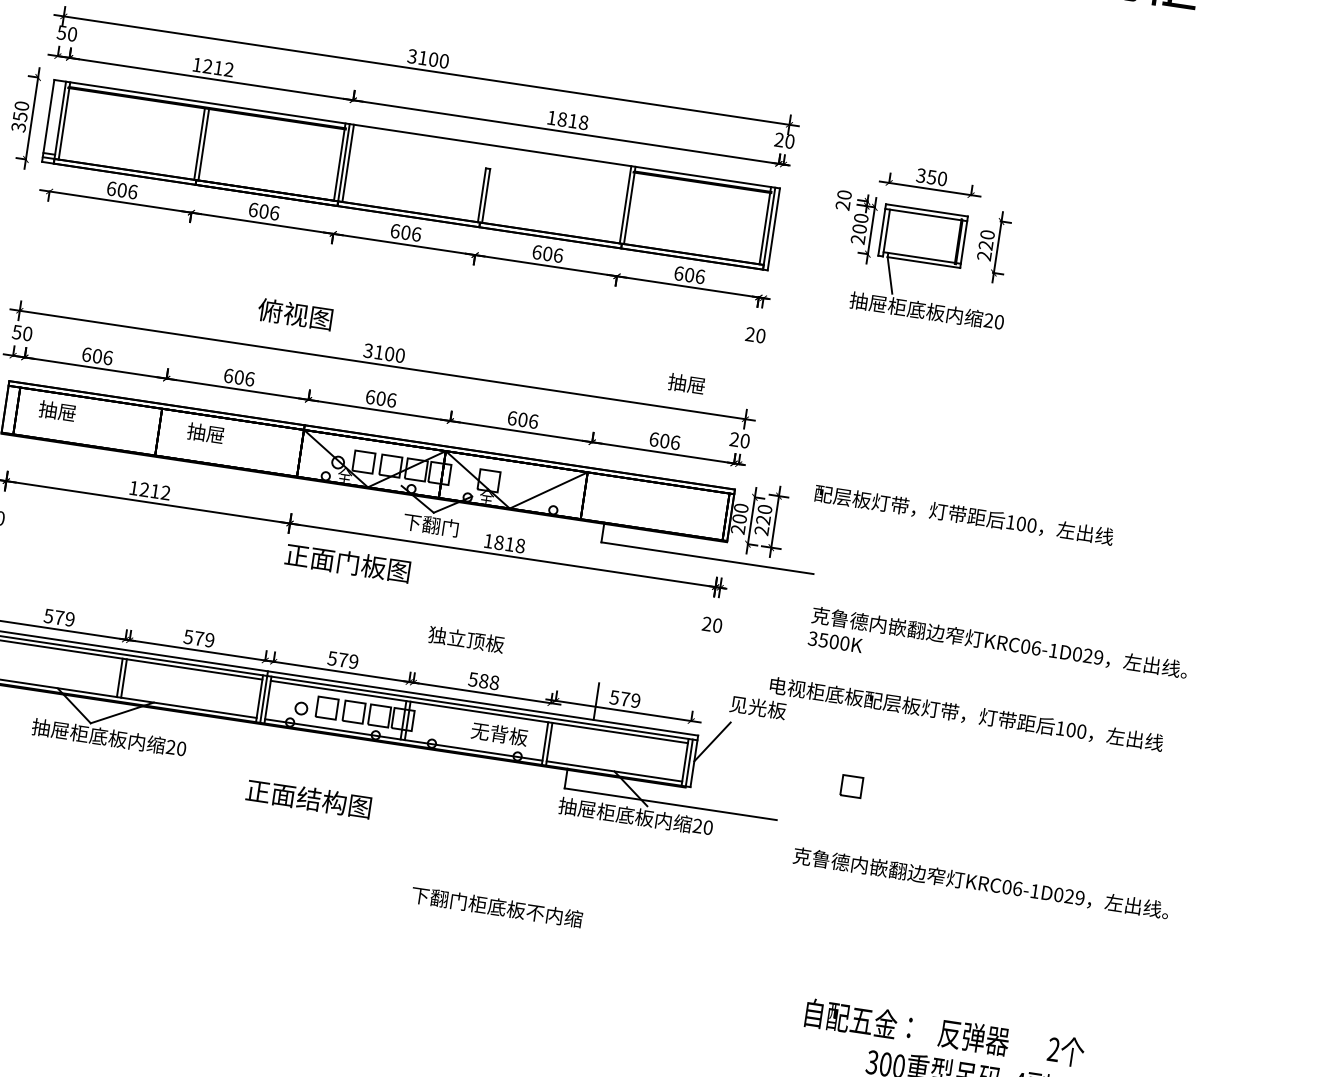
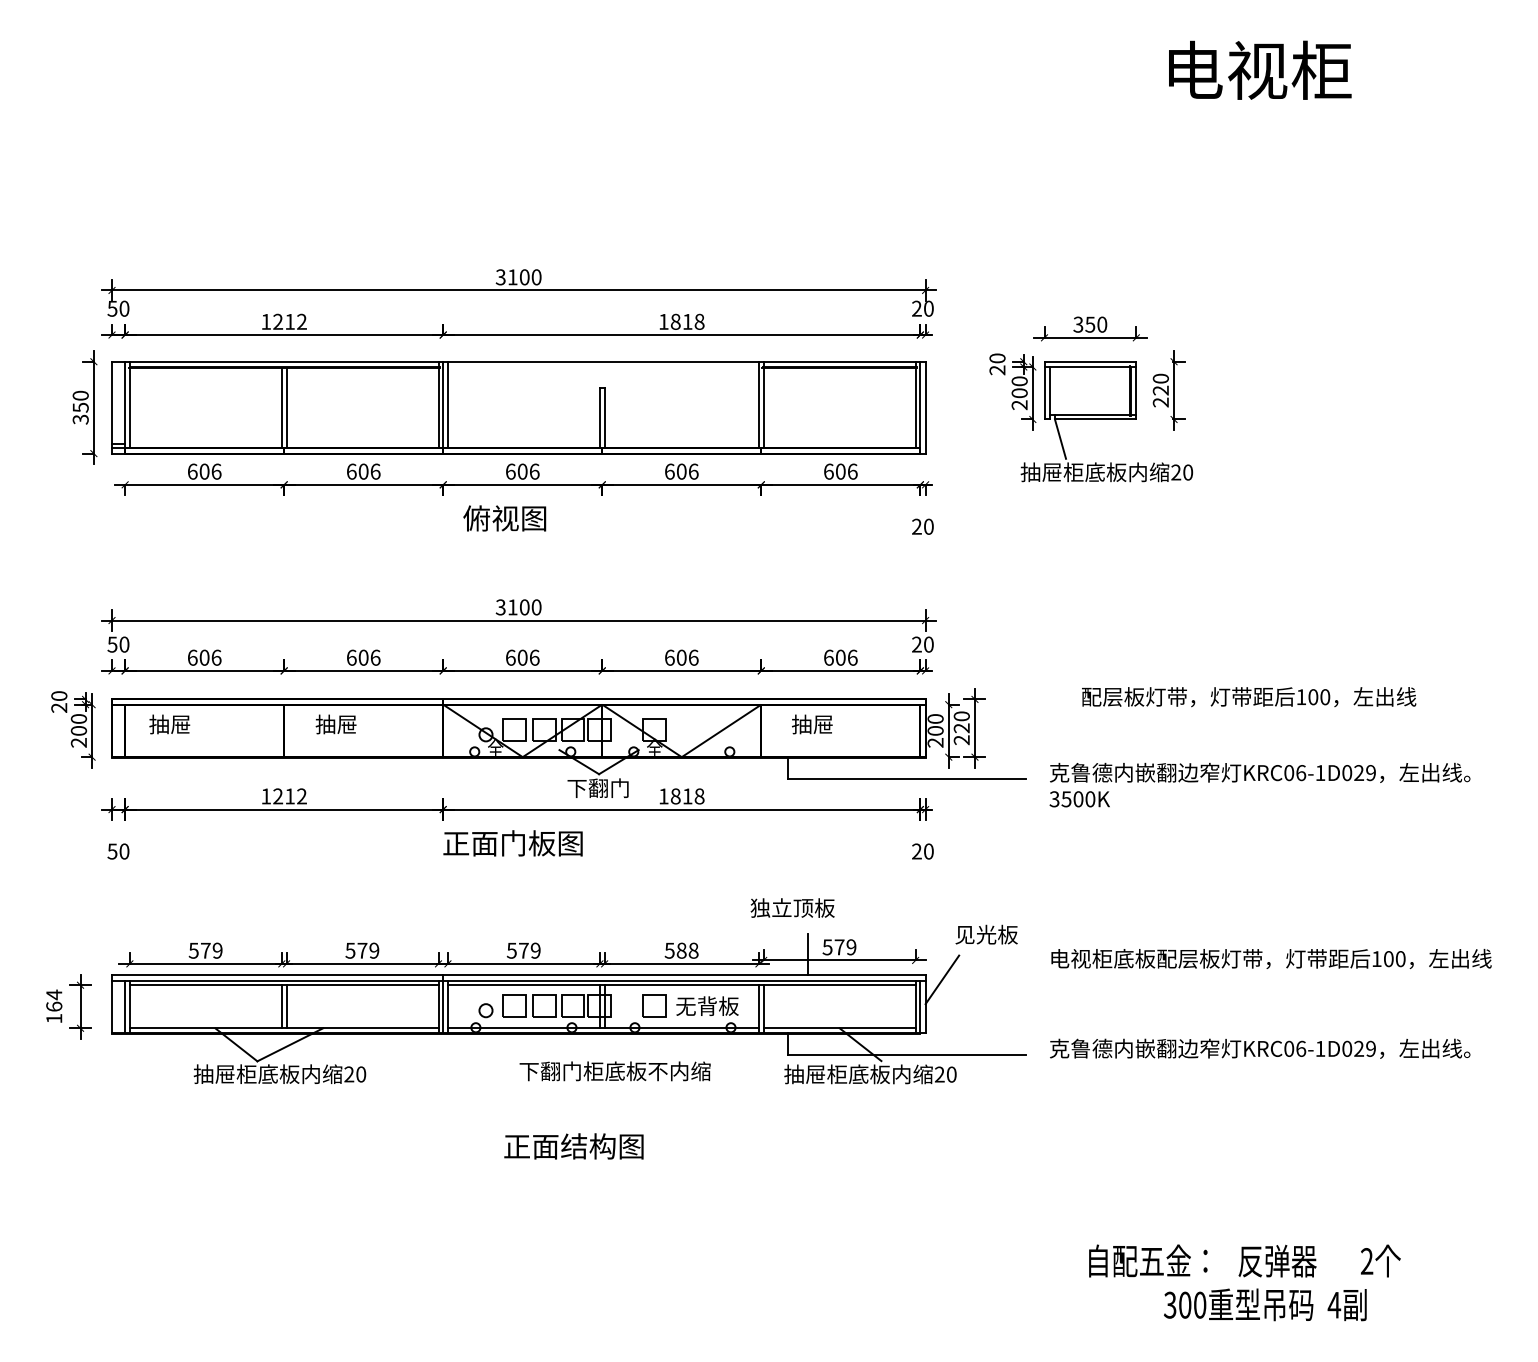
text: (295, 314) -> (504, 518), moved
text: (686, 383) -> (812, 724), moved
text: (964, 515) -> (1249, 697), moved
text: (466, 639) -> (792, 907), moved
text: (997, 652) -> (1259, 784), moved
text: (966, 713) -> (1271, 958), moved
part: (851, 786) -> (654, 1005), moved
text: (308, 798) -> (573, 1146), moved
text: (981, 883) -> (1260, 1048), moved
text: (496, 907) -> (614, 1071), moved

